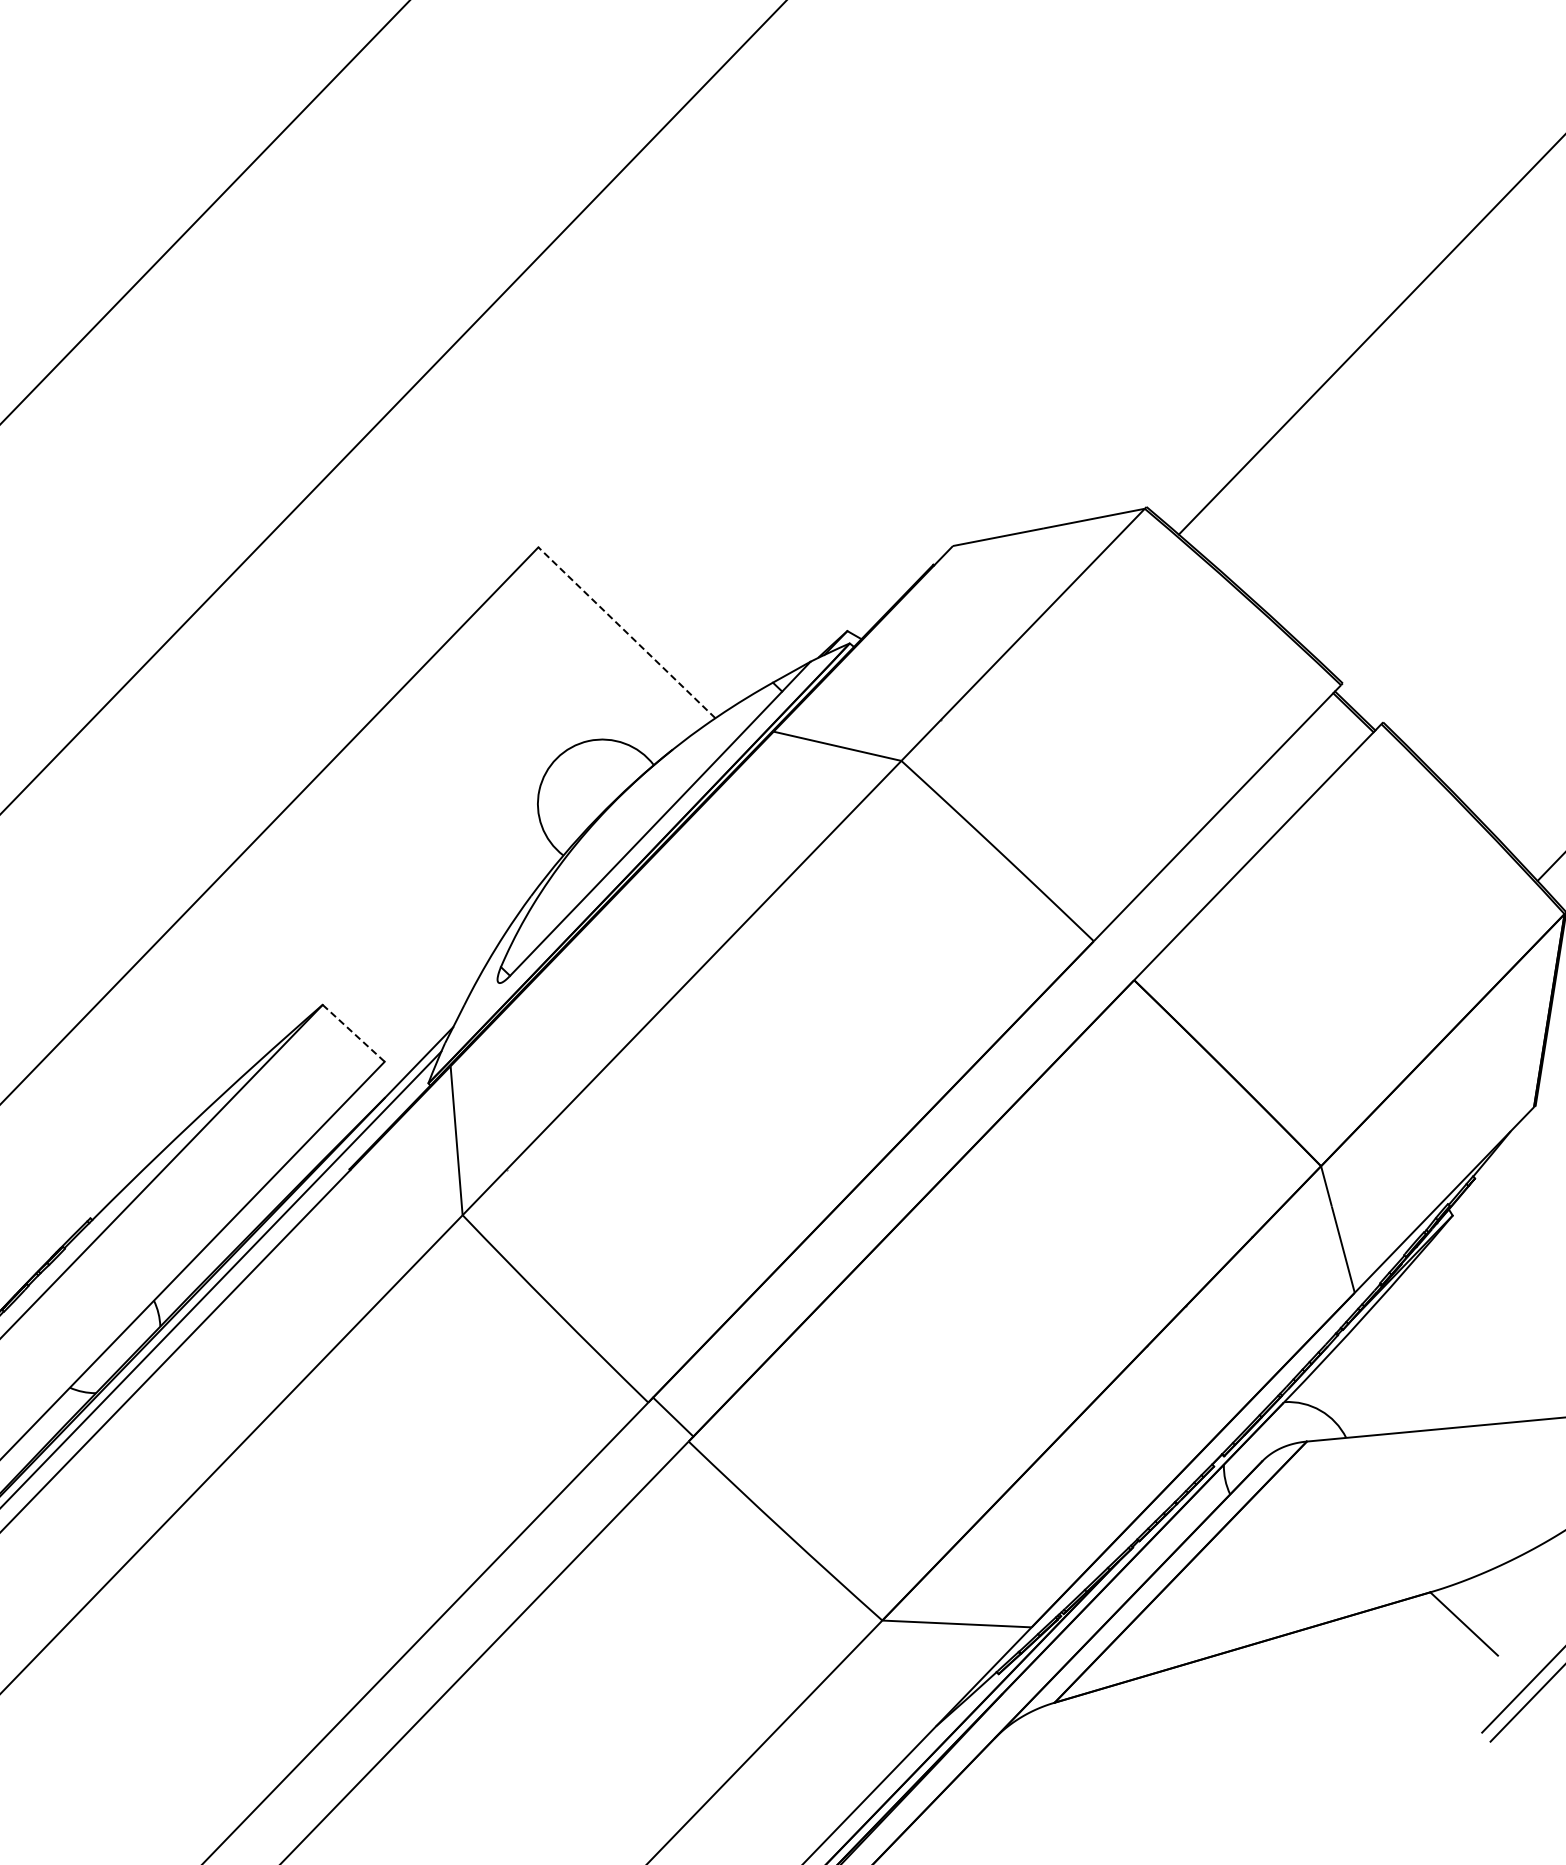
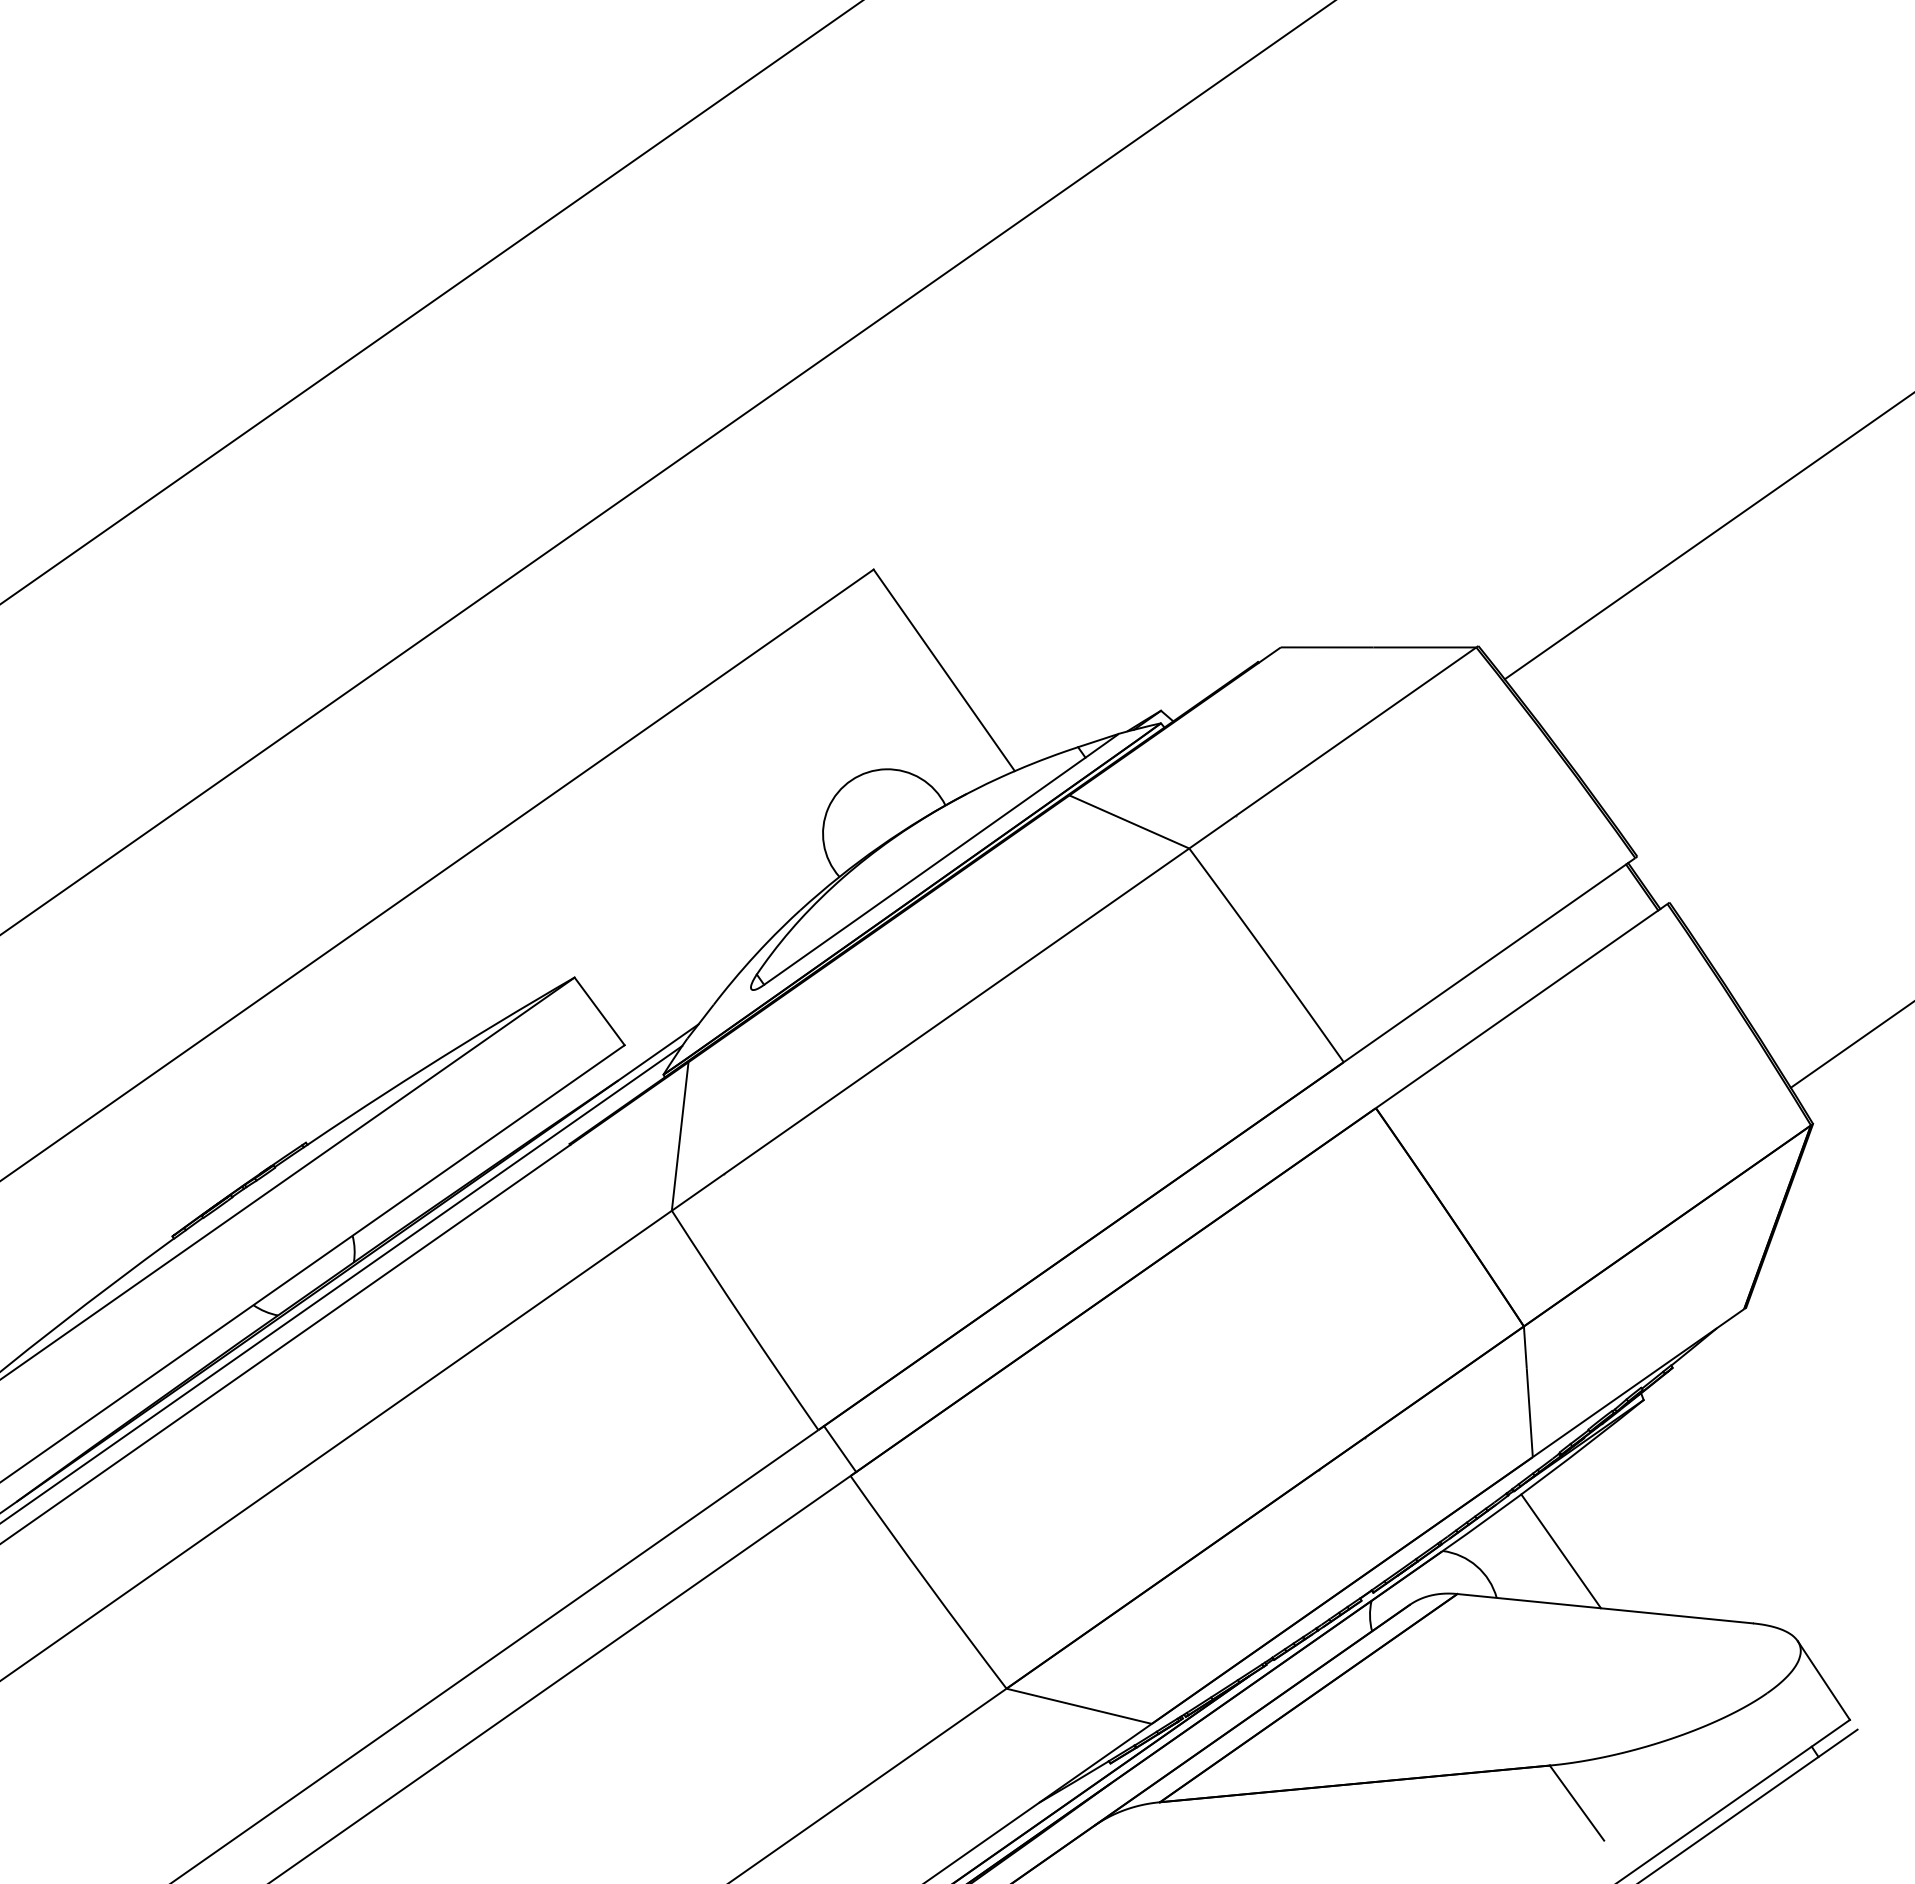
line: (625, 632) -> (943, 669), dashed -> solid
line: (353, 1033) -> (599, 1011), dashed -> solid
line: (1400, 1379) -> (1561, 1551), added

